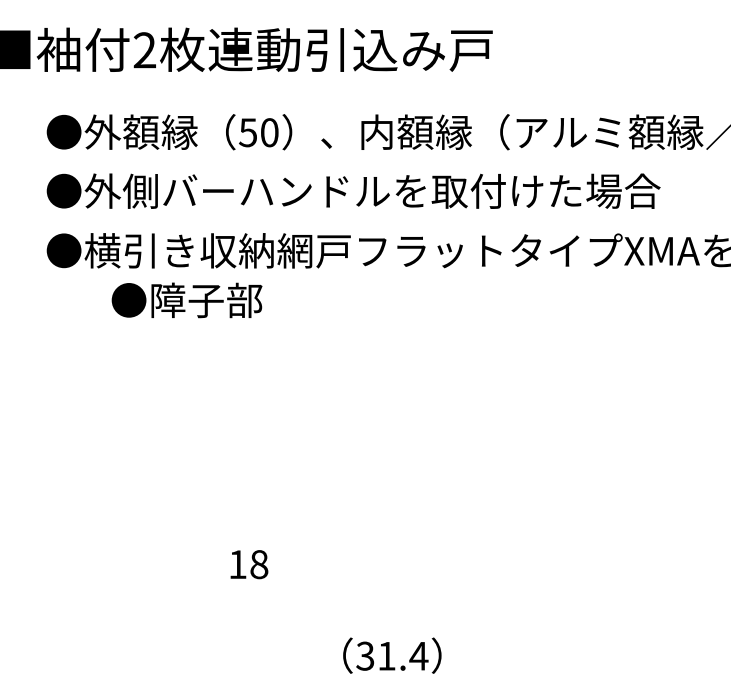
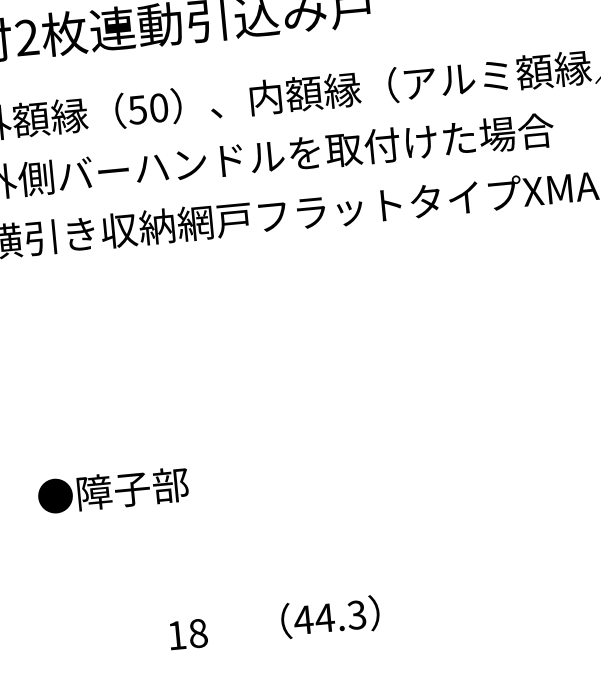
text: (186, 300) -> (112, 490), moved
text: (249, 564) -> (188, 634), moved
text: (391, 655) -> (329, 616), 31.4 -> 44.3

